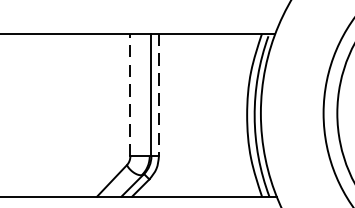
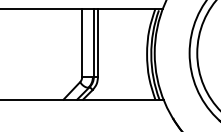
line: (131, 94) -> (82, 42), dashed -> solid
line: (159, 95) -> (98, 43), dashed -> solid

